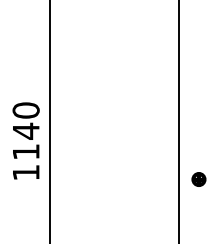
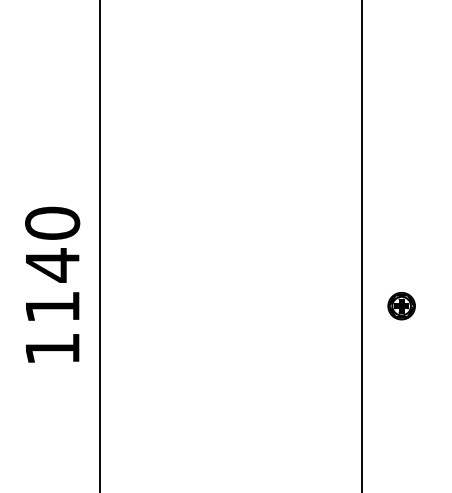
part: (198, 179) -> (400, 306), moved

